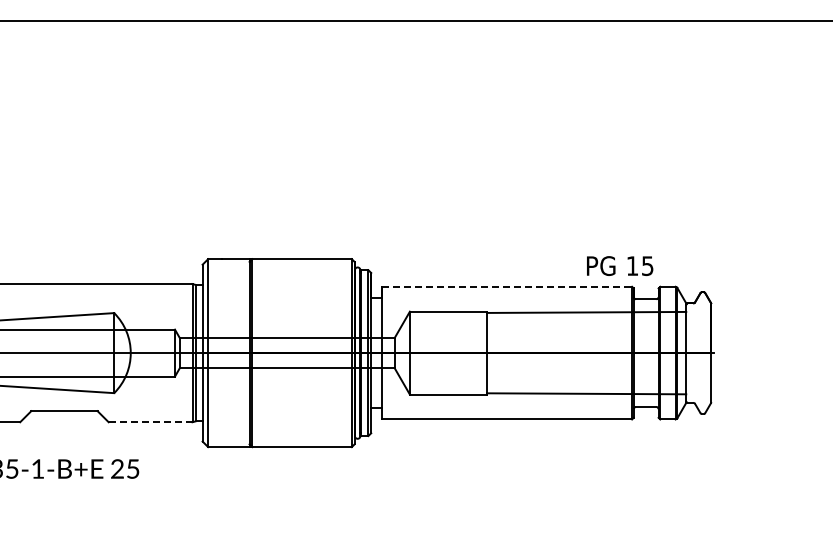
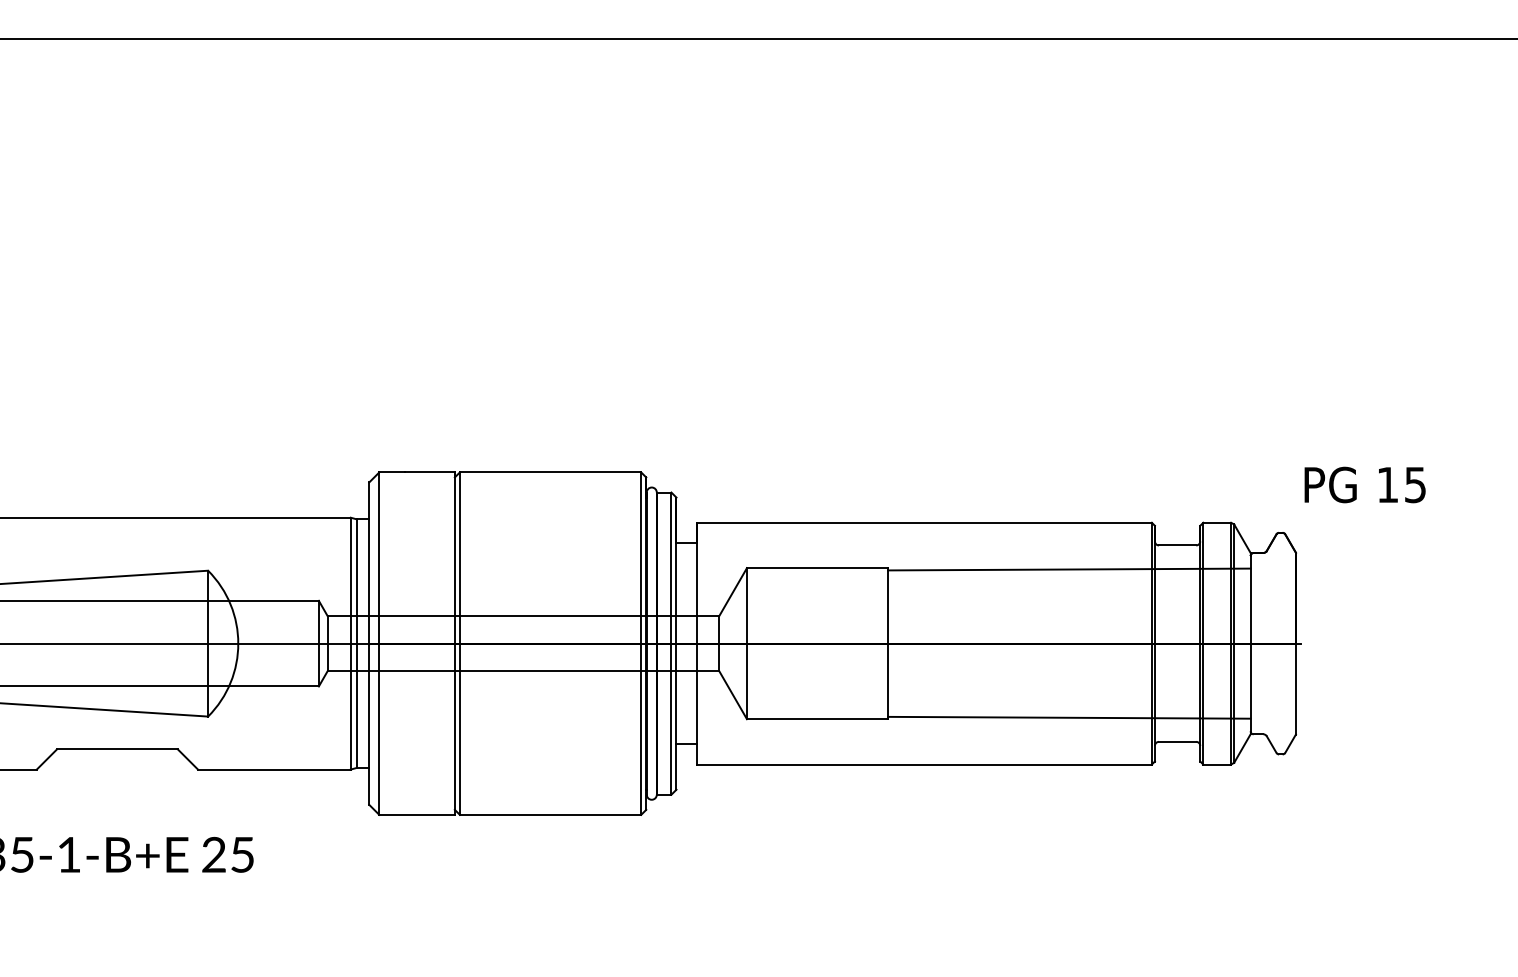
text: (620, 265) -> (1365, 483), moved
line: (507, 286) -> (924, 522), dashed -> solid
line: (150, 422) -> (274, 770), dashed -> solid

